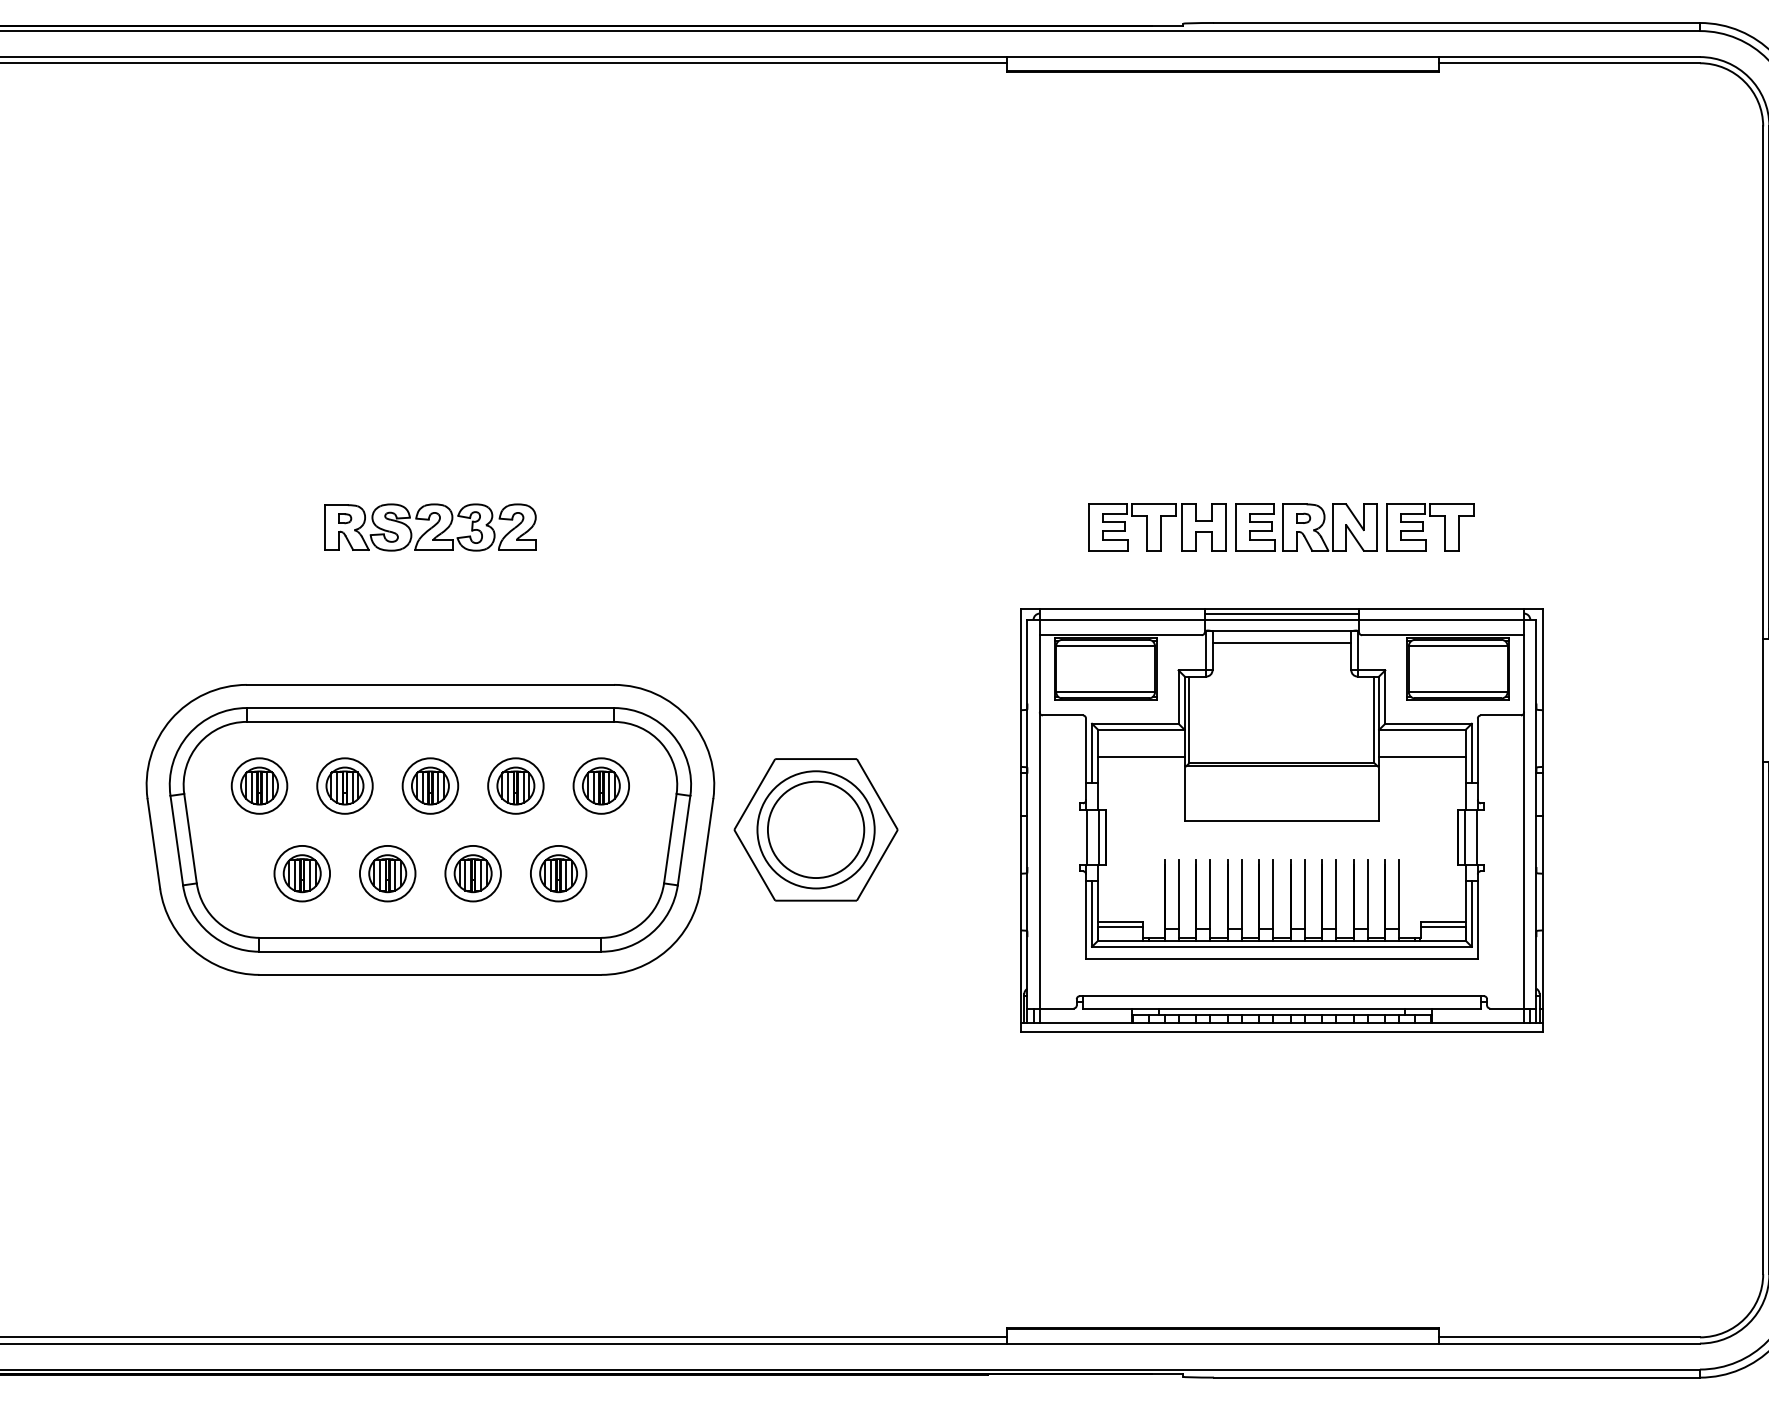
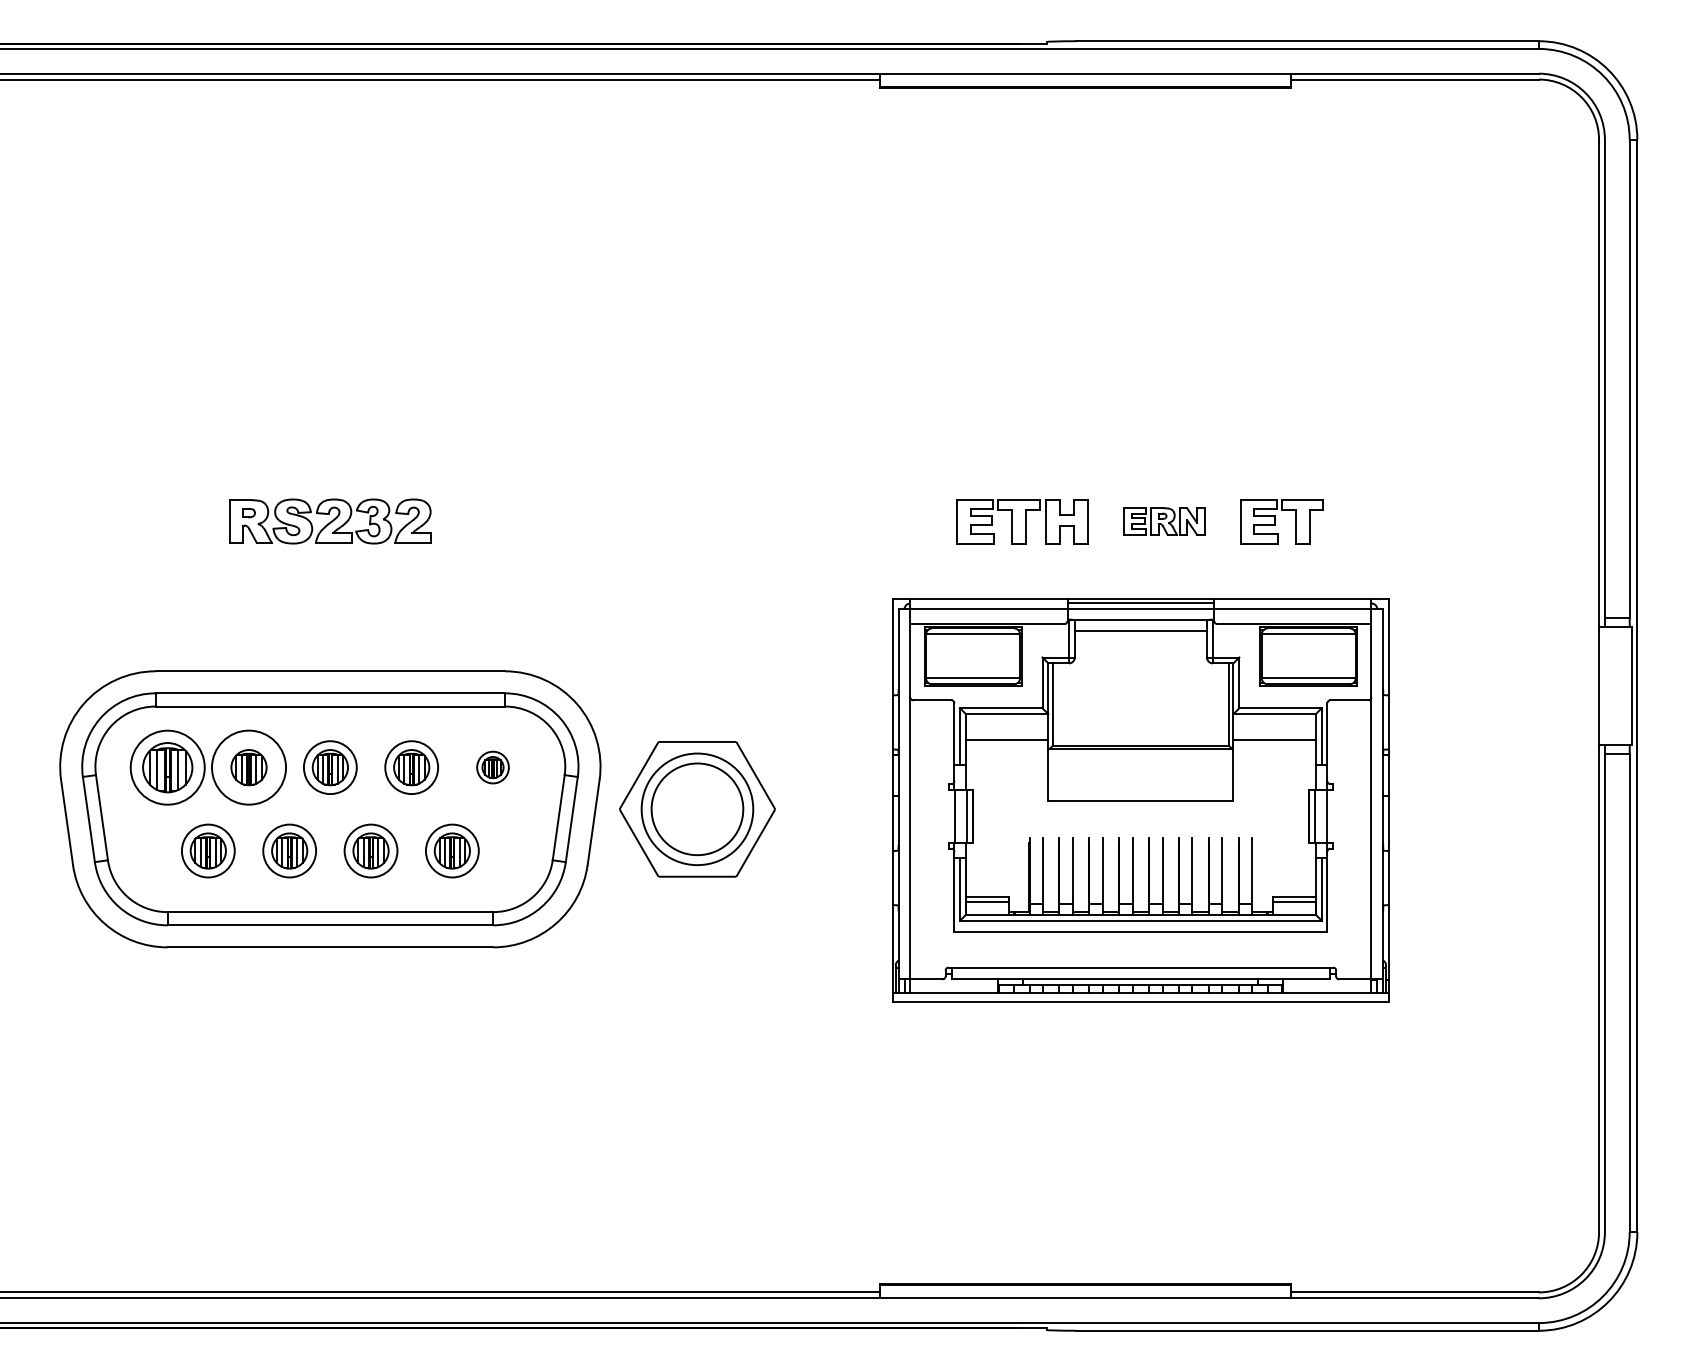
part: (1306, 527) -> (1164, 521), size x0.6
part: (259, 785) -> (167, 767), size x1.4
circle: (344, 785) -> (248, 767), size x1.4
part: (600, 785) -> (492, 767), size x0.6

